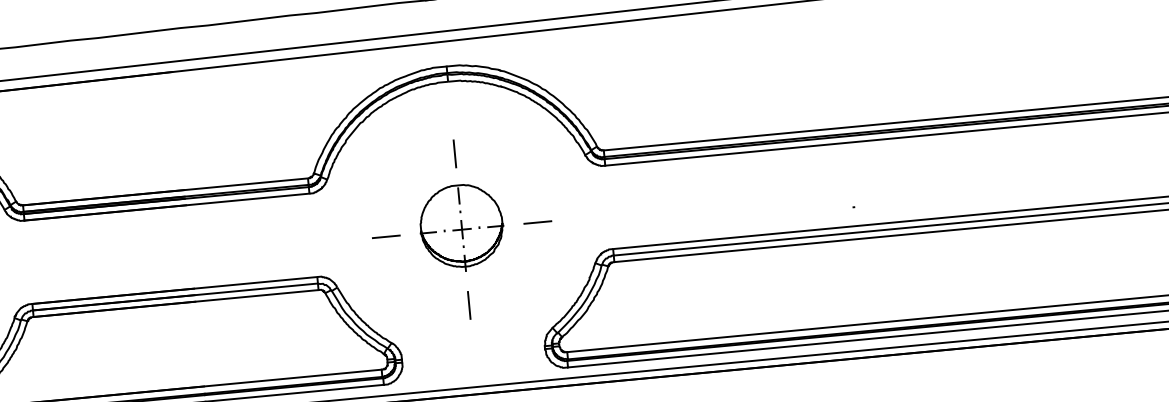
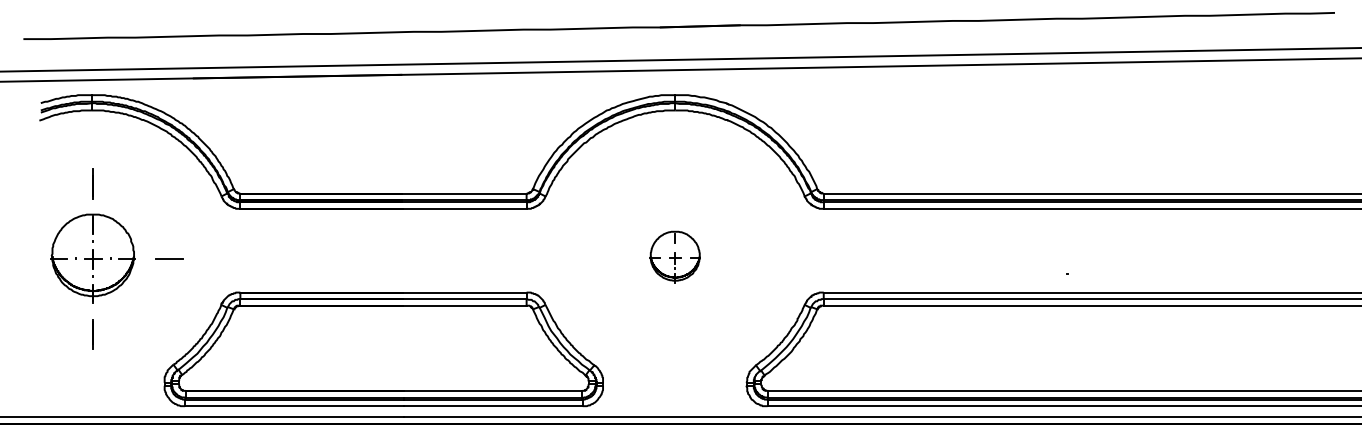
line: (455, 153) -> (675, 182), removed
line: (537, 223) -> (750, 259), removed
part: (462, 228) -> (675, 257), size x0.6
line: (385, 237) -> (598, 259), removed
line: (469, 304) -> (675, 334), removed

